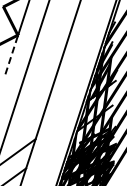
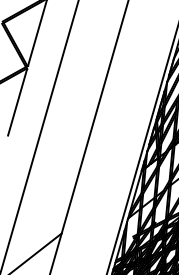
line: (11, 57) -> (18, 103), dashed -> solid

